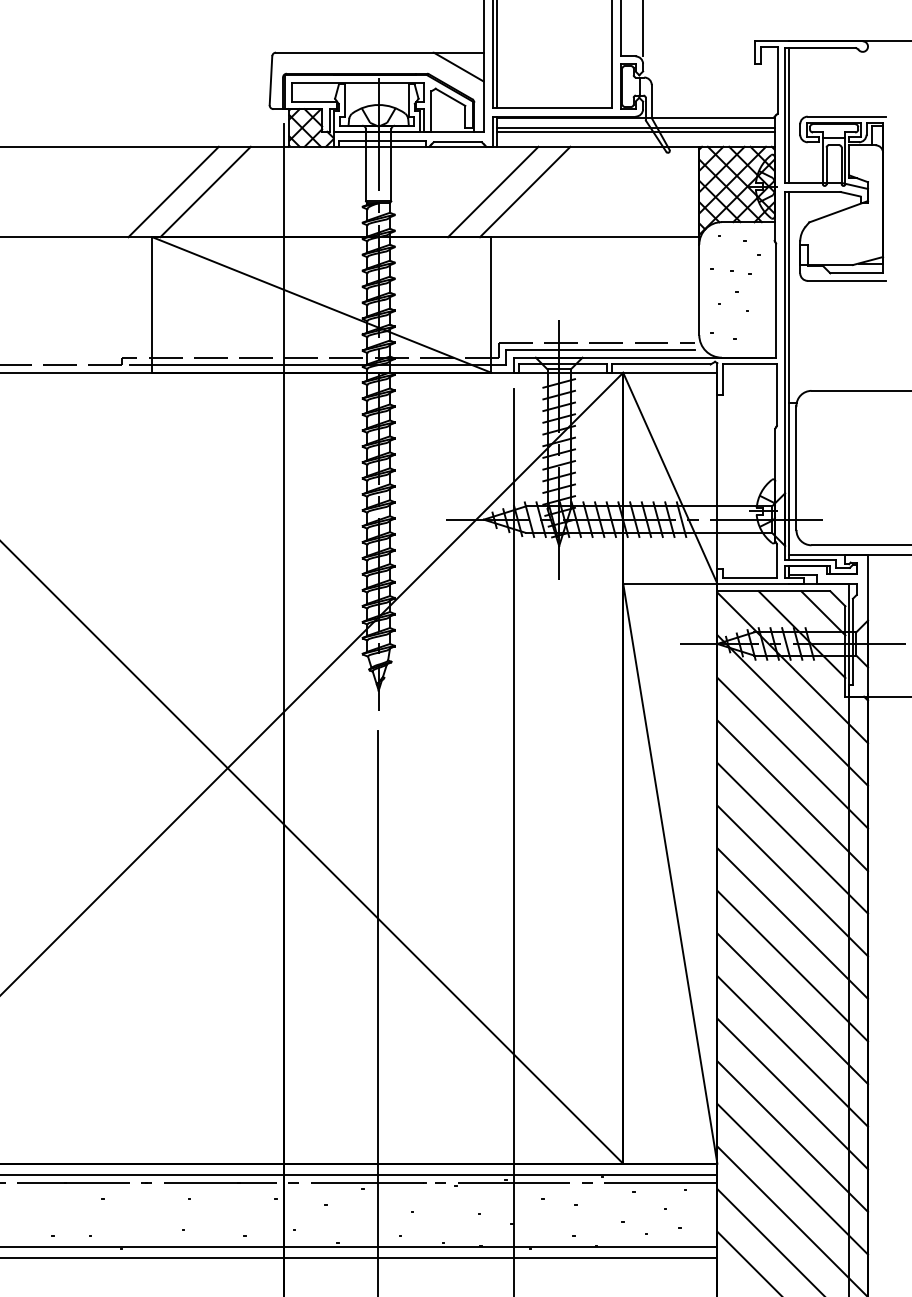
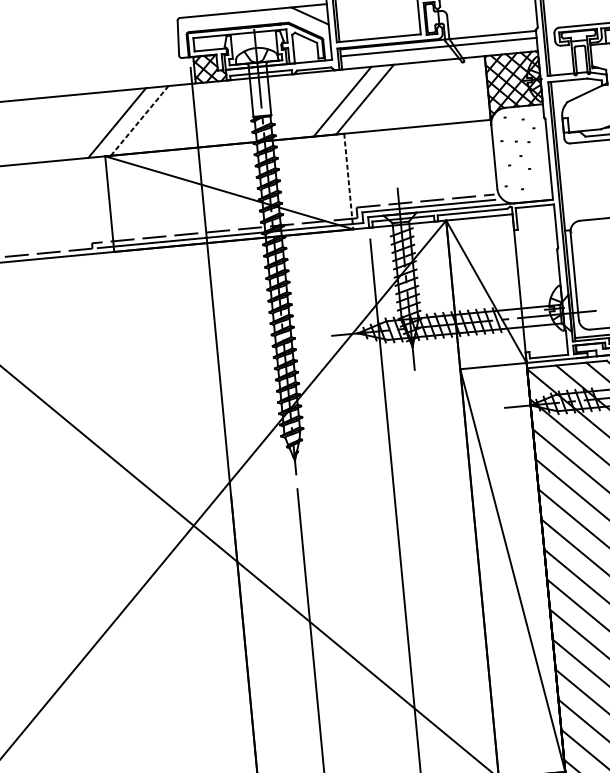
line: (635, 131) -> (438, 49), removed
line: (205, 192) -> (139, 121), solid -> dashed
line: (491, 304) -> (348, 181), solid -> dashed

